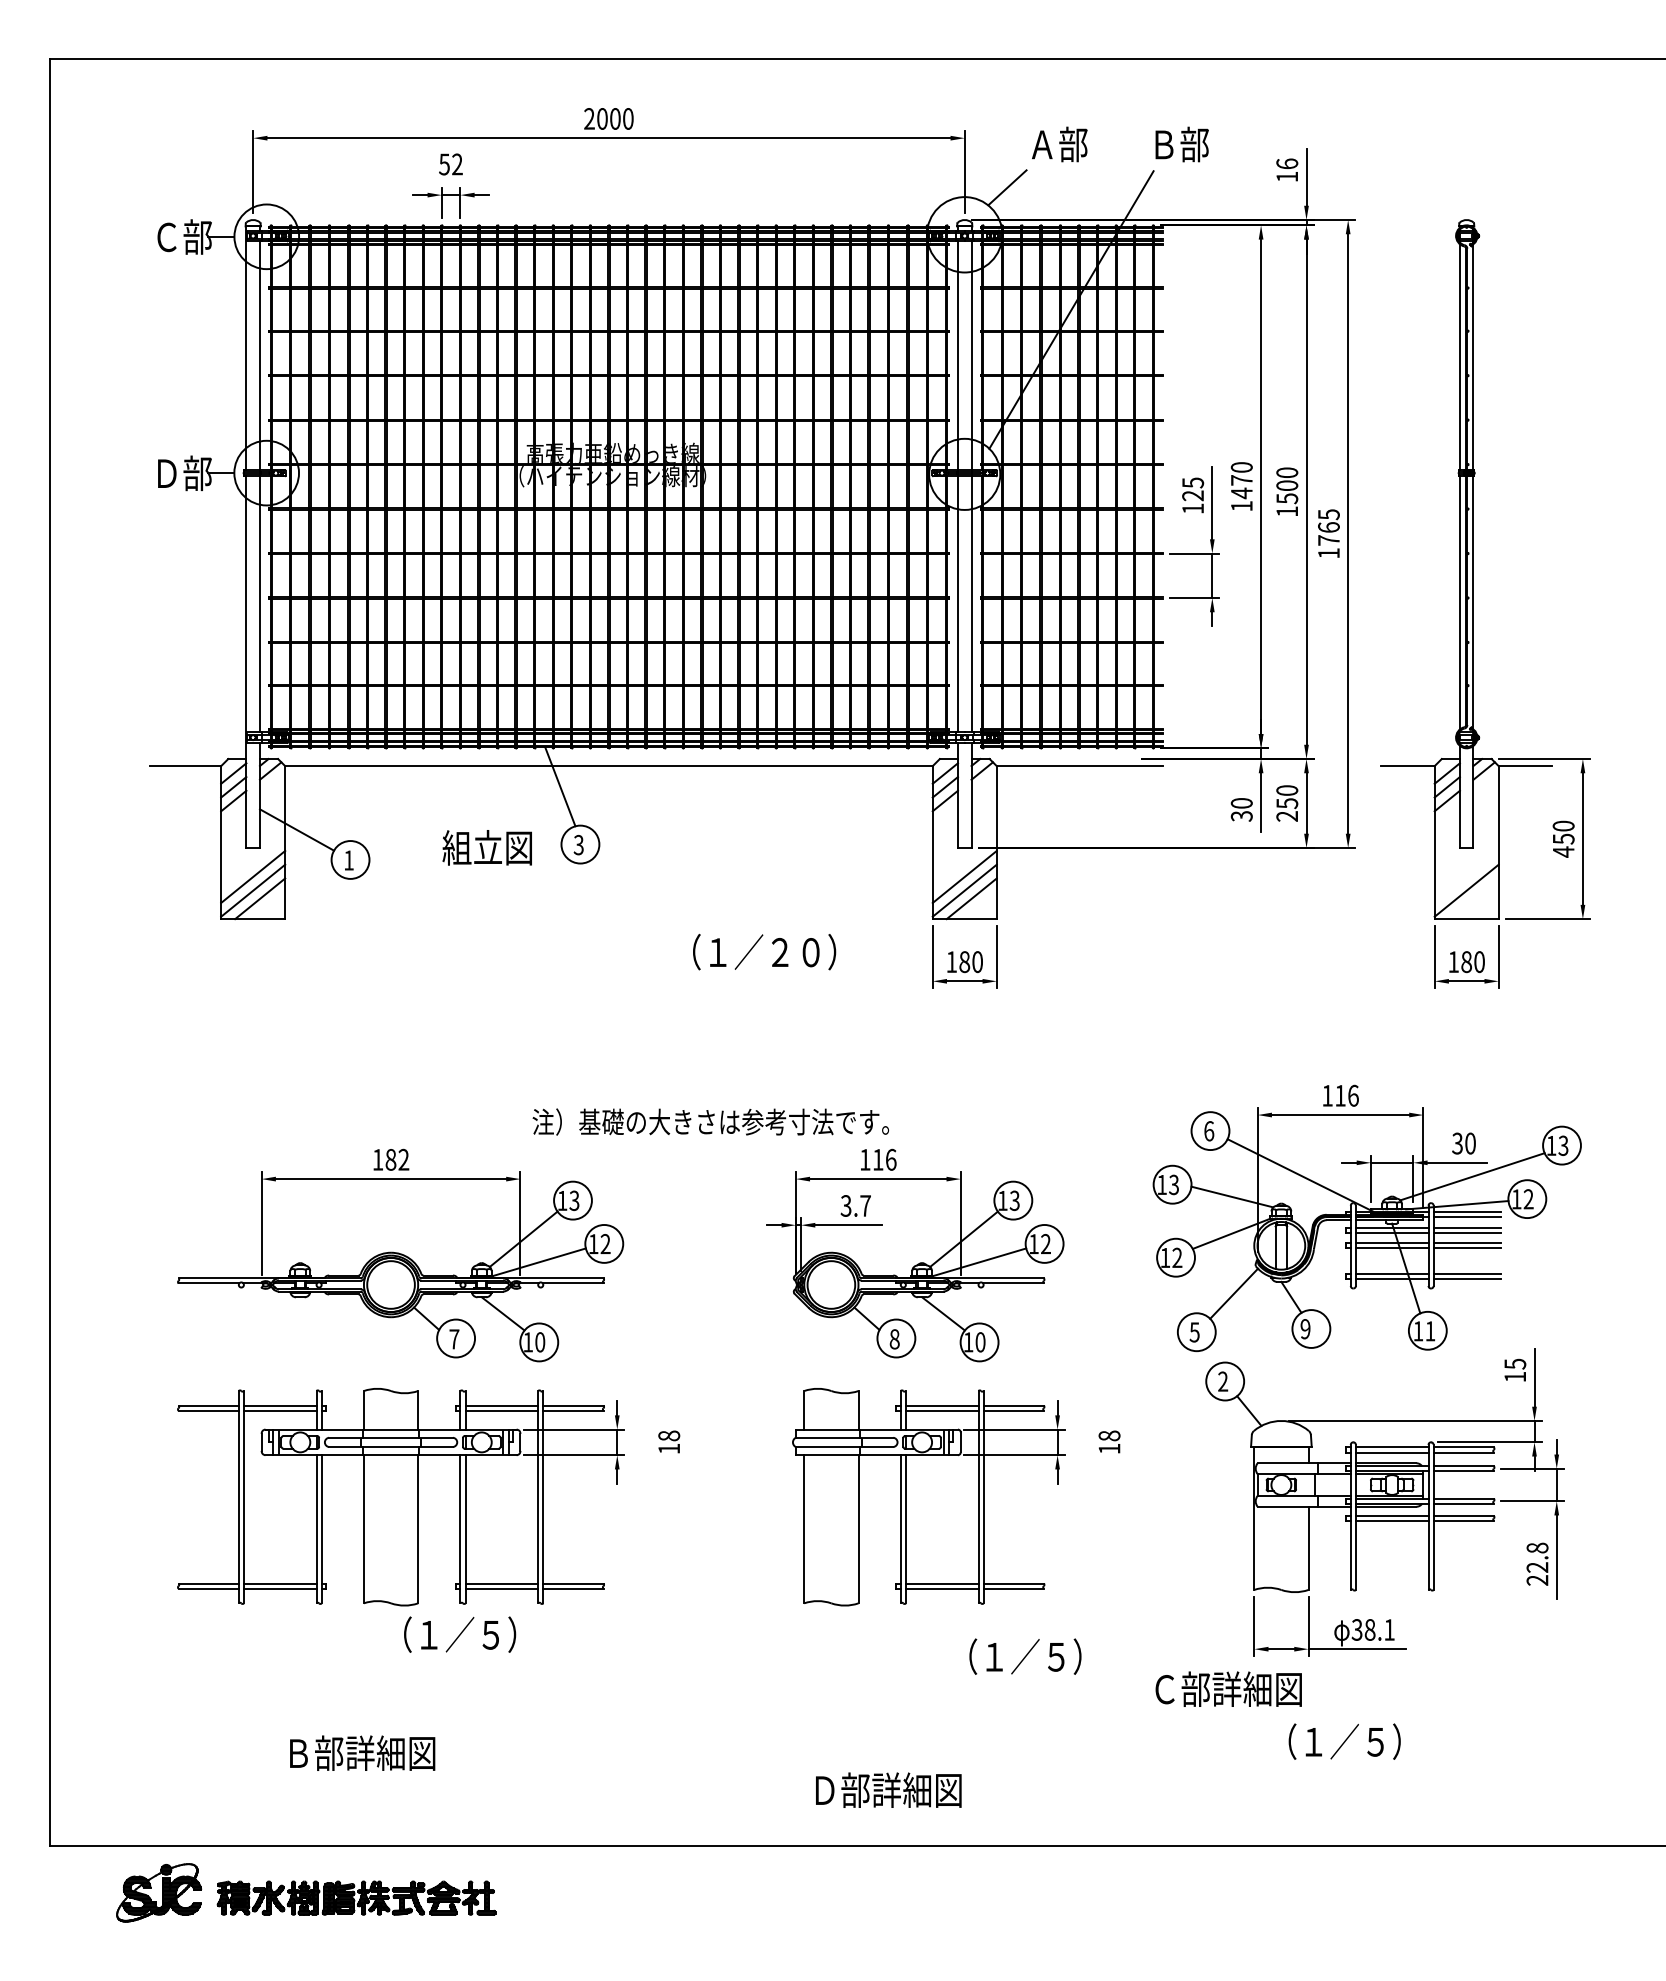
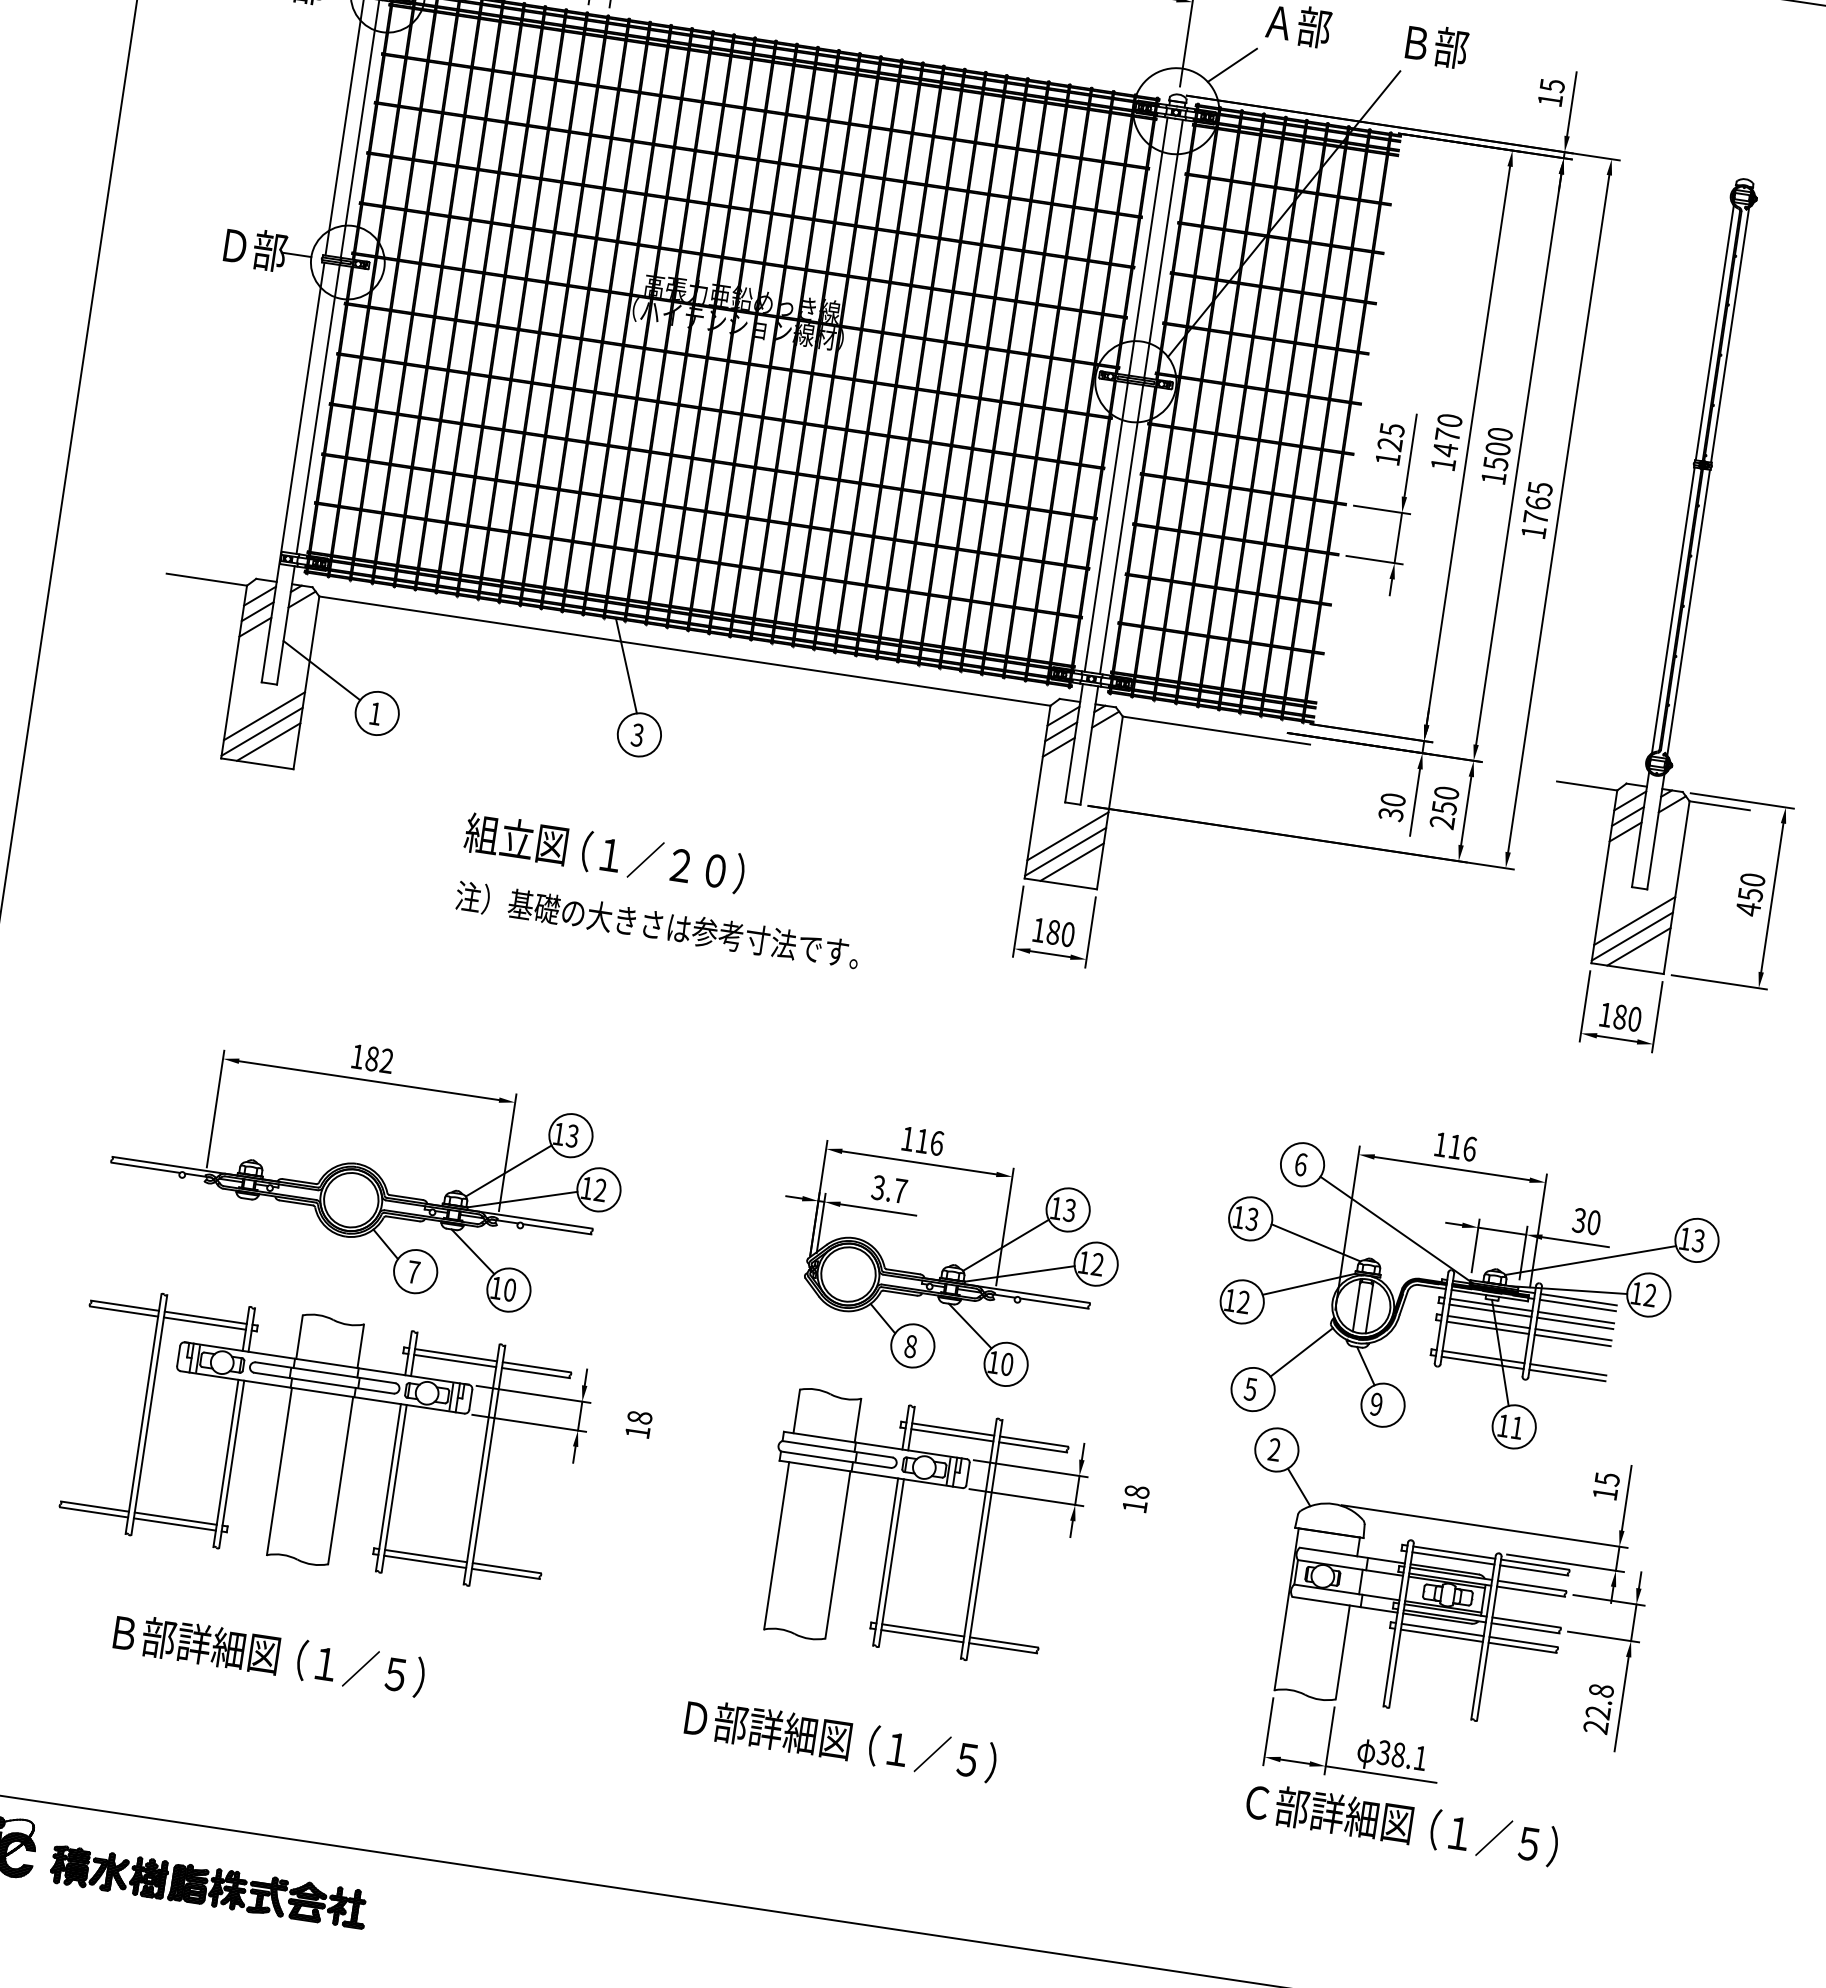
text: (1287, 163) -> (1552, 85), 16 -> 15
text: (486, 847) -> (515, 838), moved
line: (1466, 876) -> (1634, 920), added
line: (1473, 898) -> (1638, 946), added
text: (764, 951) -> (663, 861), moved
text: (710, 1121) -> (657, 924), moved
text: (460, 1634) -> (361, 1668), moved
text: (1025, 1656) -> (932, 1754), moved
text: (1228, 1688) -> (1329, 1812), moved
text: (1344, 1741) -> (1493, 1837), moved
text: (362, 1752) -> (196, 1642), moved
text: (888, 1789) -> (768, 1728), moved

